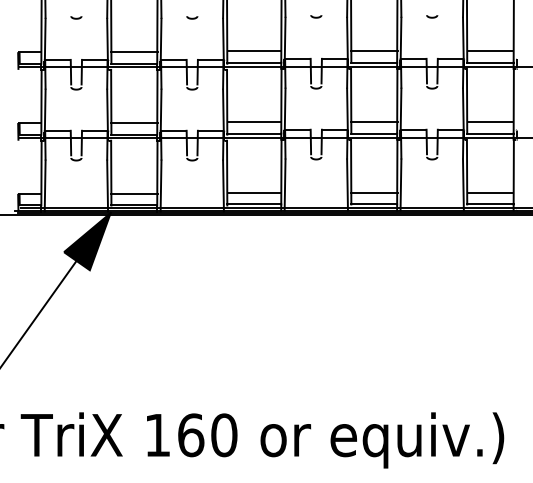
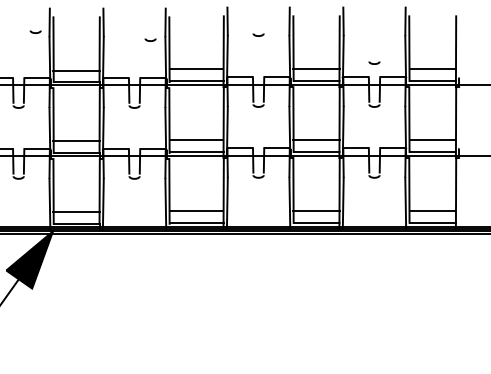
curve: (432, 16) -> (374, 62), moved
curve: (76, 17) -> (35, 31), moved
curve: (192, 17) -> (150, 39), moved

